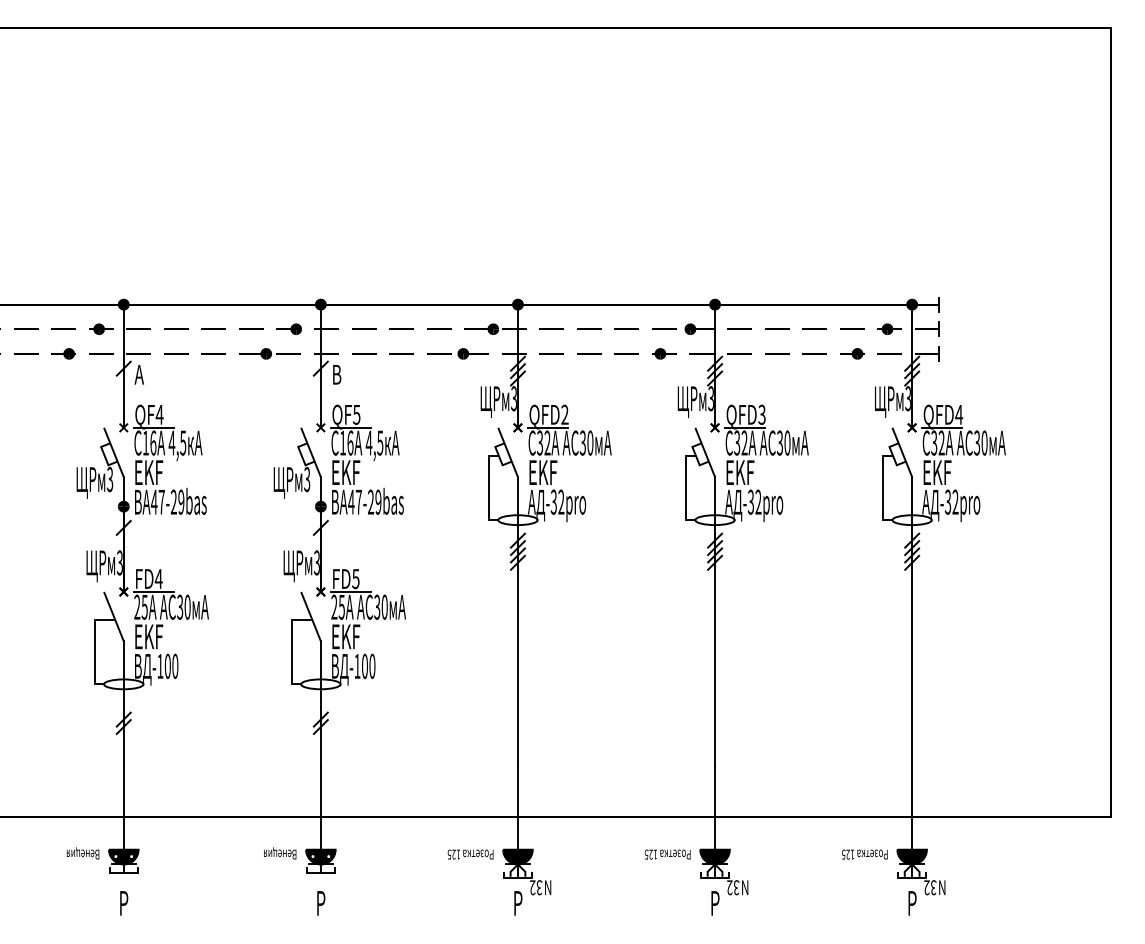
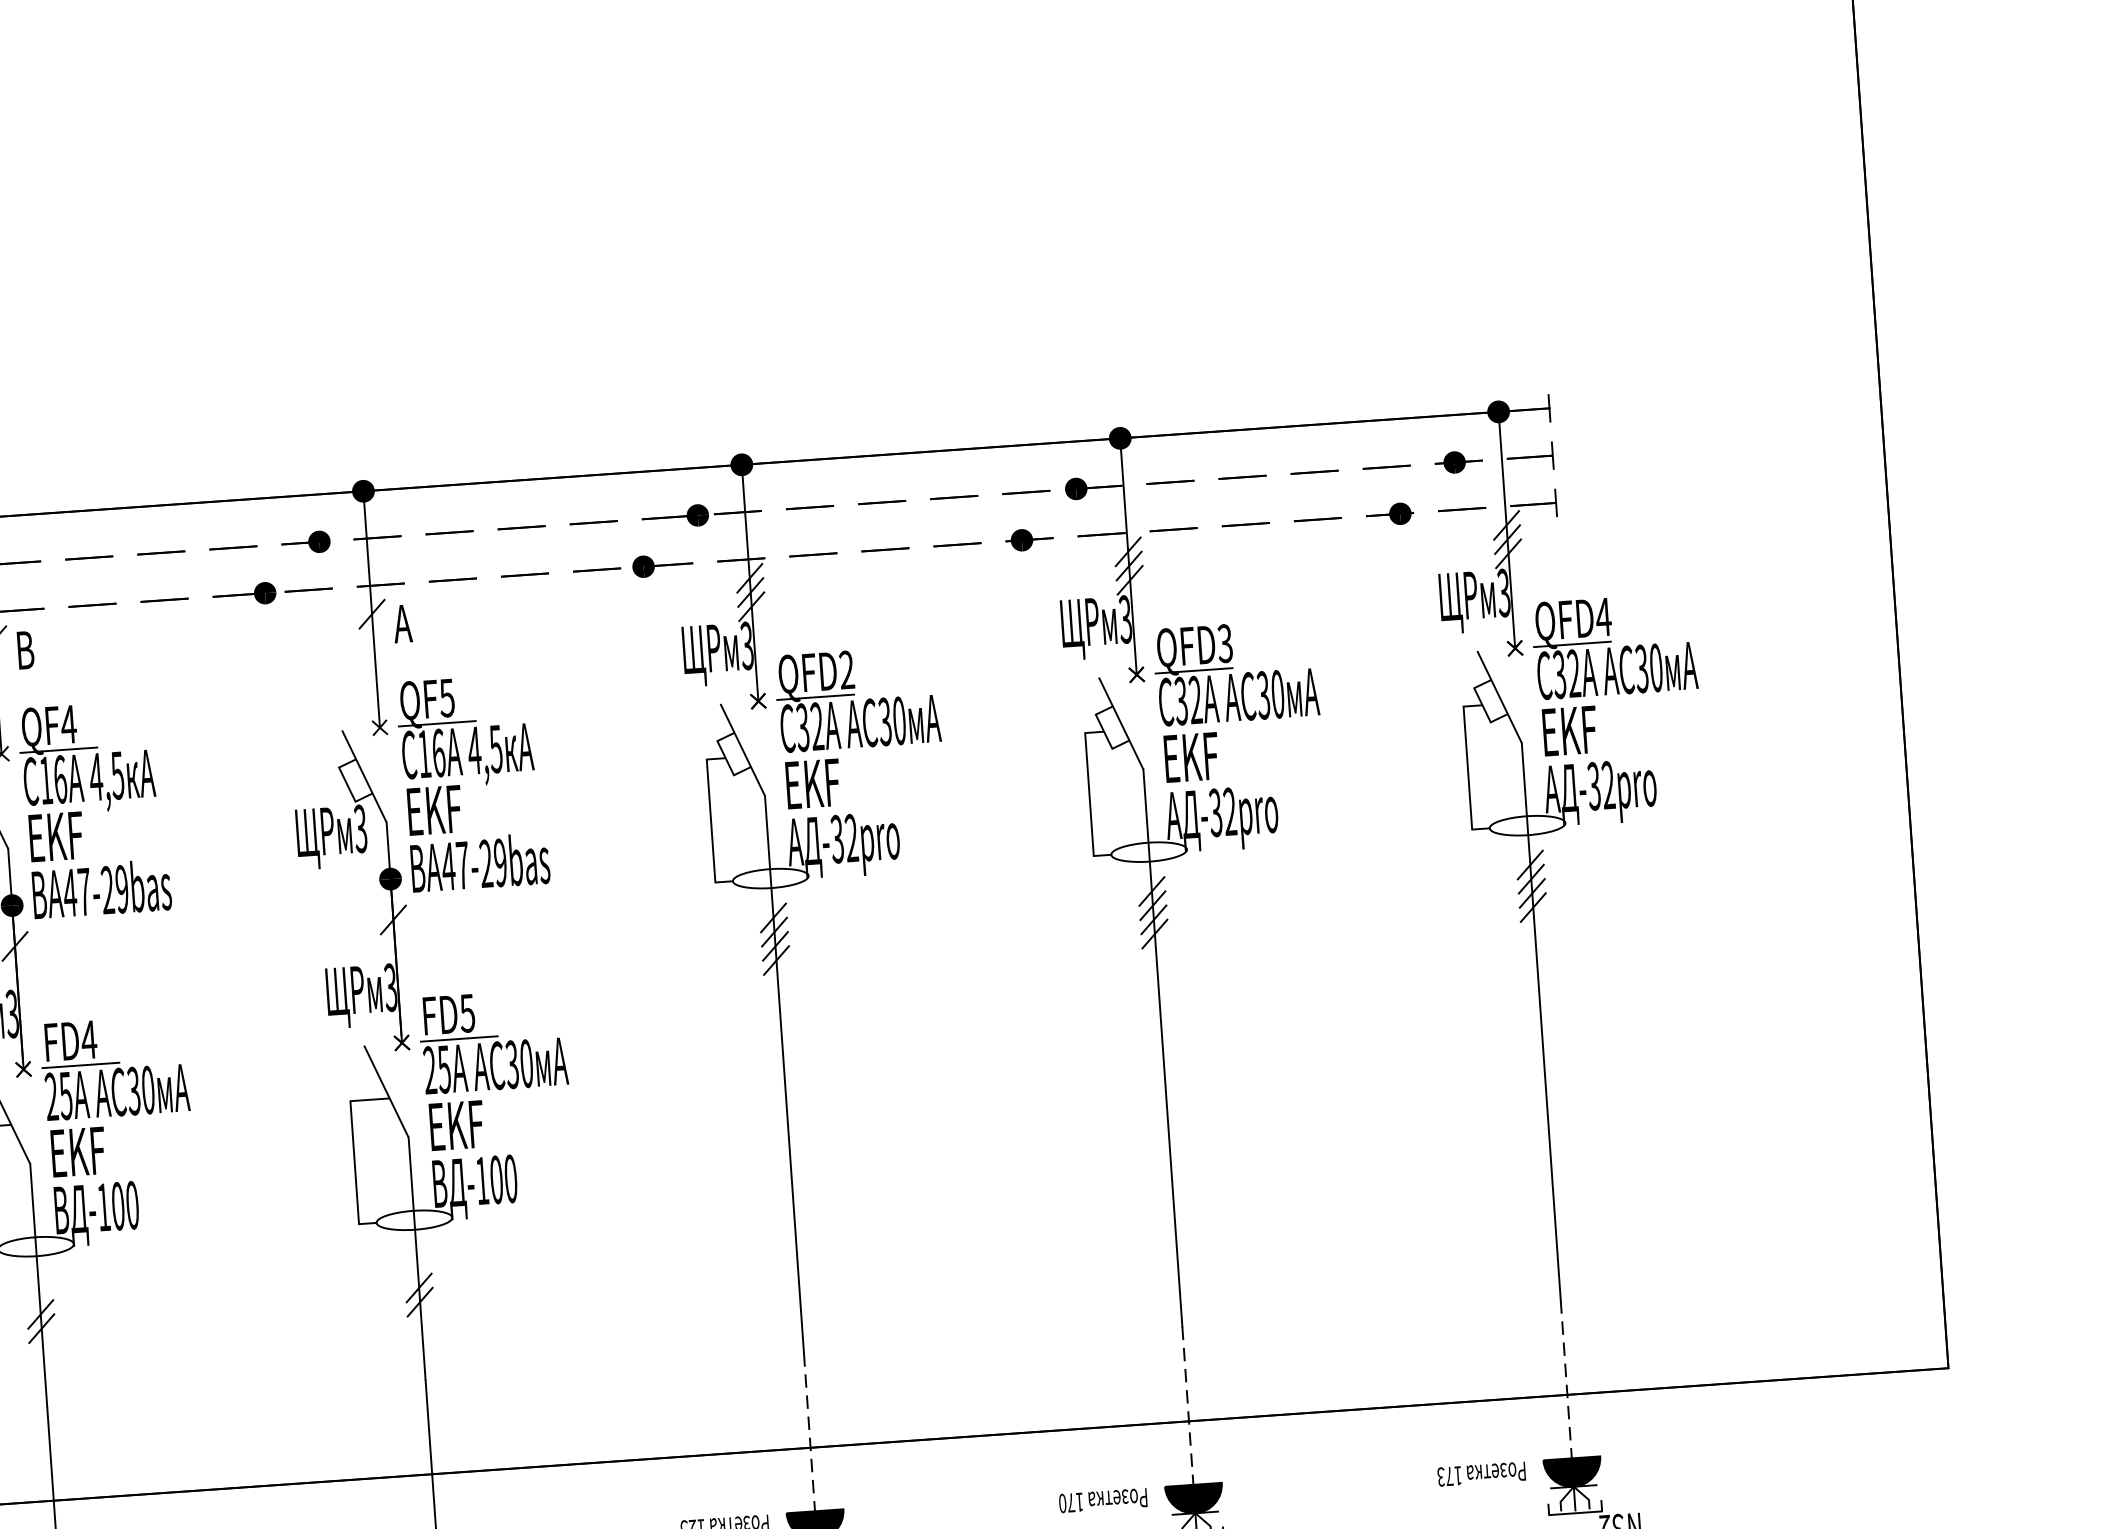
text: (139, 374) -> (24, 649), A -> В
text: (336, 374) -> (402, 623), В -> A
line: (517, 809) -> (808, 1434), solid -> dashed
line: (715, 809) -> (1188, 1407), solid -> dashed
line: (912, 809) -> (1567, 1381), solid -> dashed
text: (648, 854) -> (1066, 1502), 125 -> 170
text: (845, 854) -> (1444, 1476), 125 -> 173

